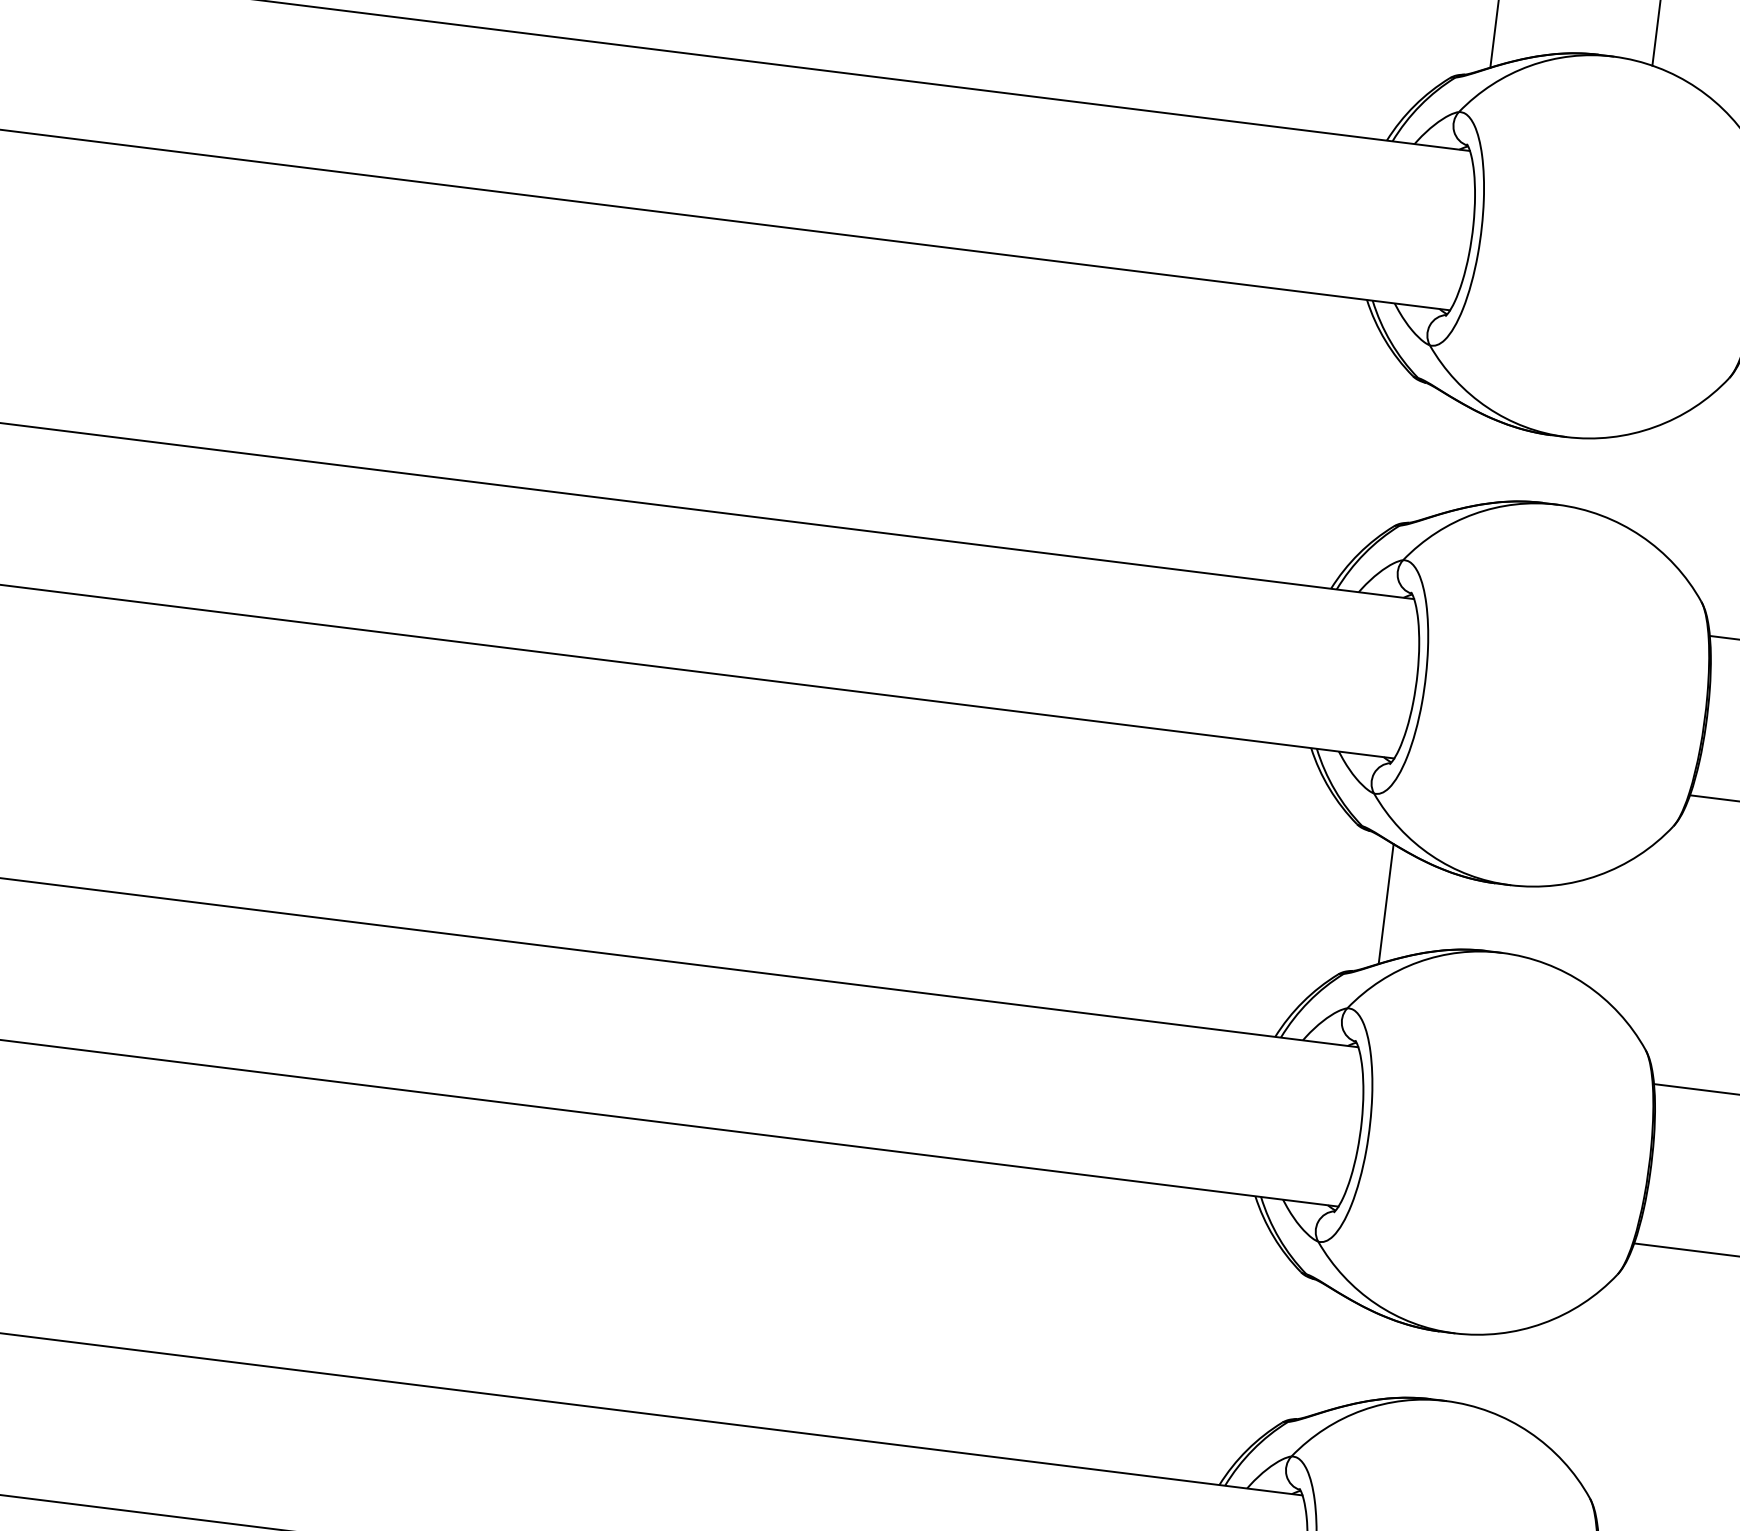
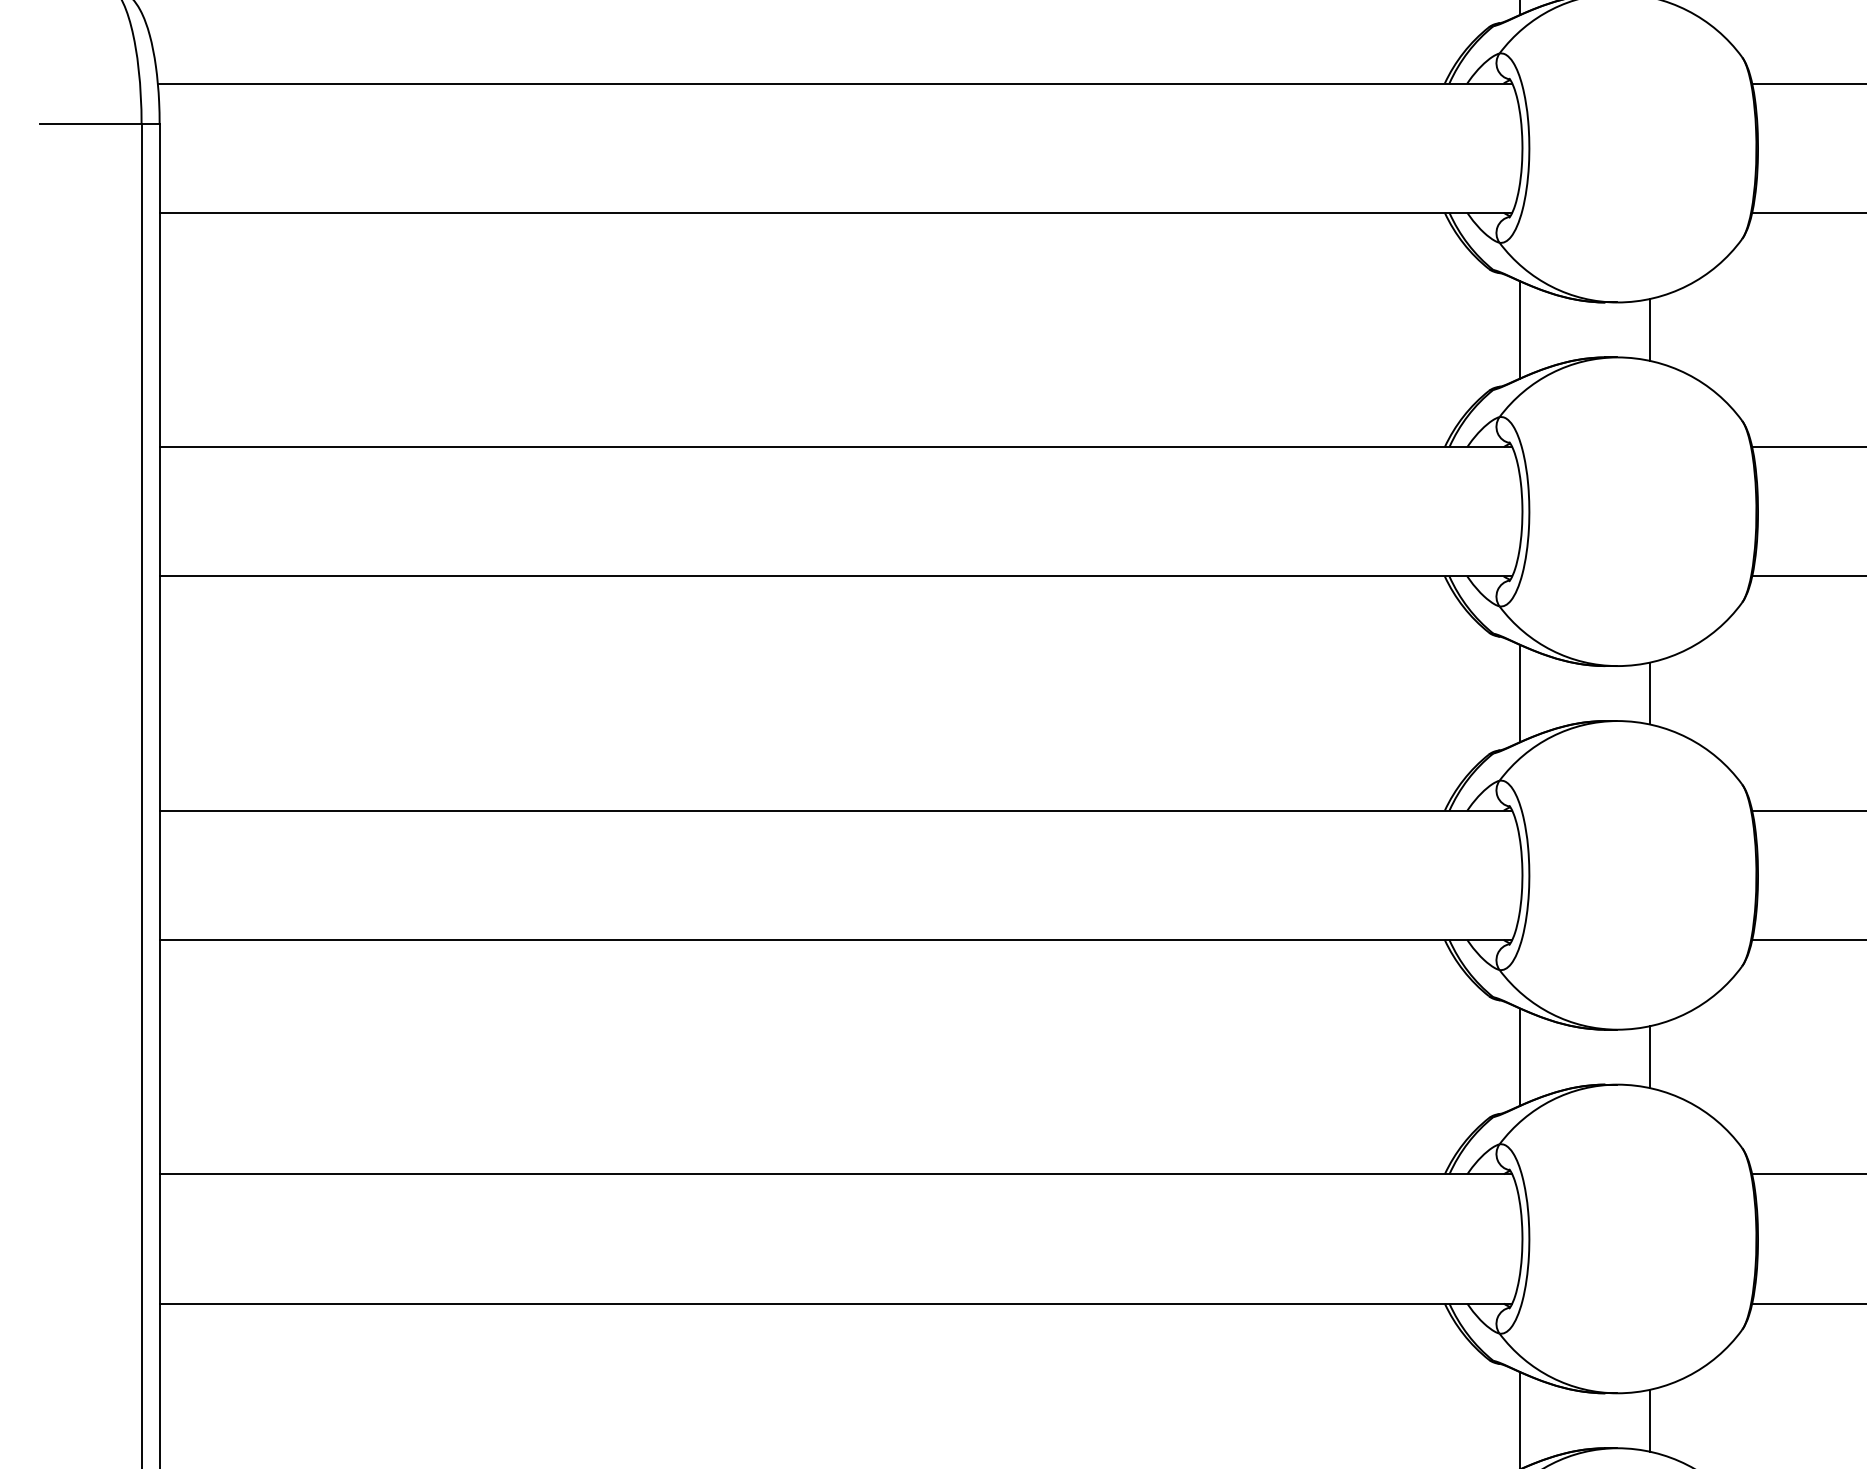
line: (1442, 455) -> (1520, 329), added
line: (1601, 475) -> (1649, 329), added
line: (1545, 923) -> (1649, 693), added
line: (1330, 1351) -> (1520, 1056), added
line: (1489, 1372) -> (1649, 1057), added

